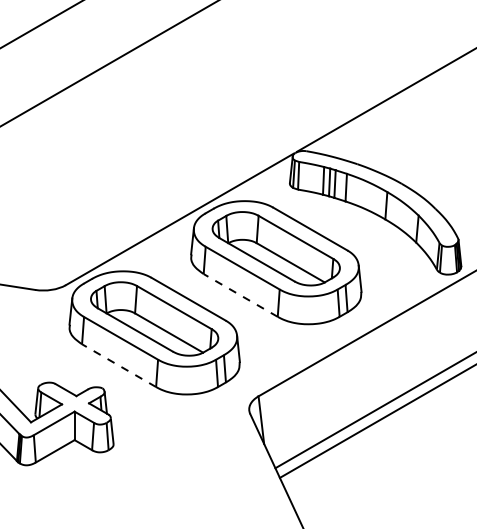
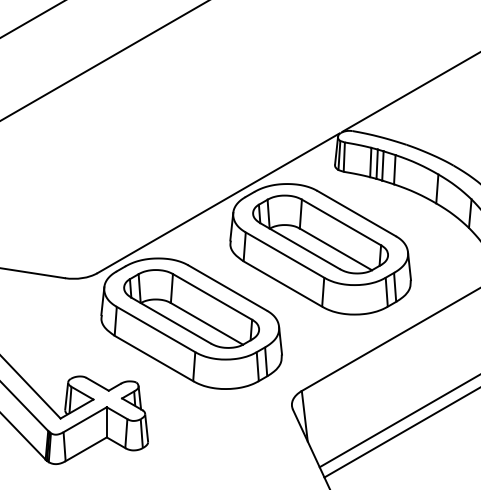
line: (240, 295) -> (282, 284), dashed -> solid
line: (119, 365) -> (154, 358), dashed -> solid

